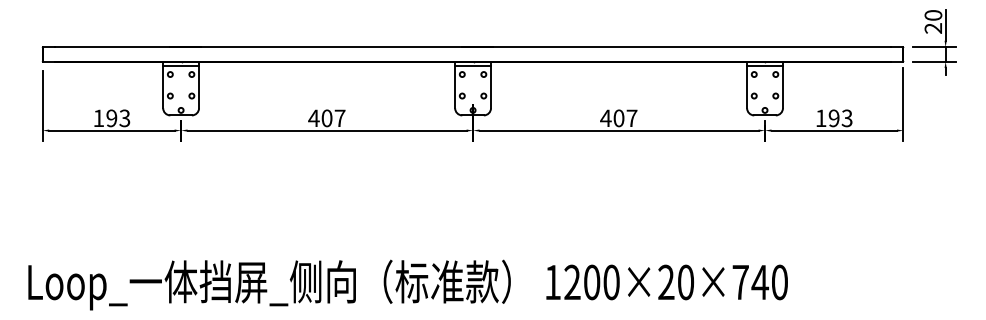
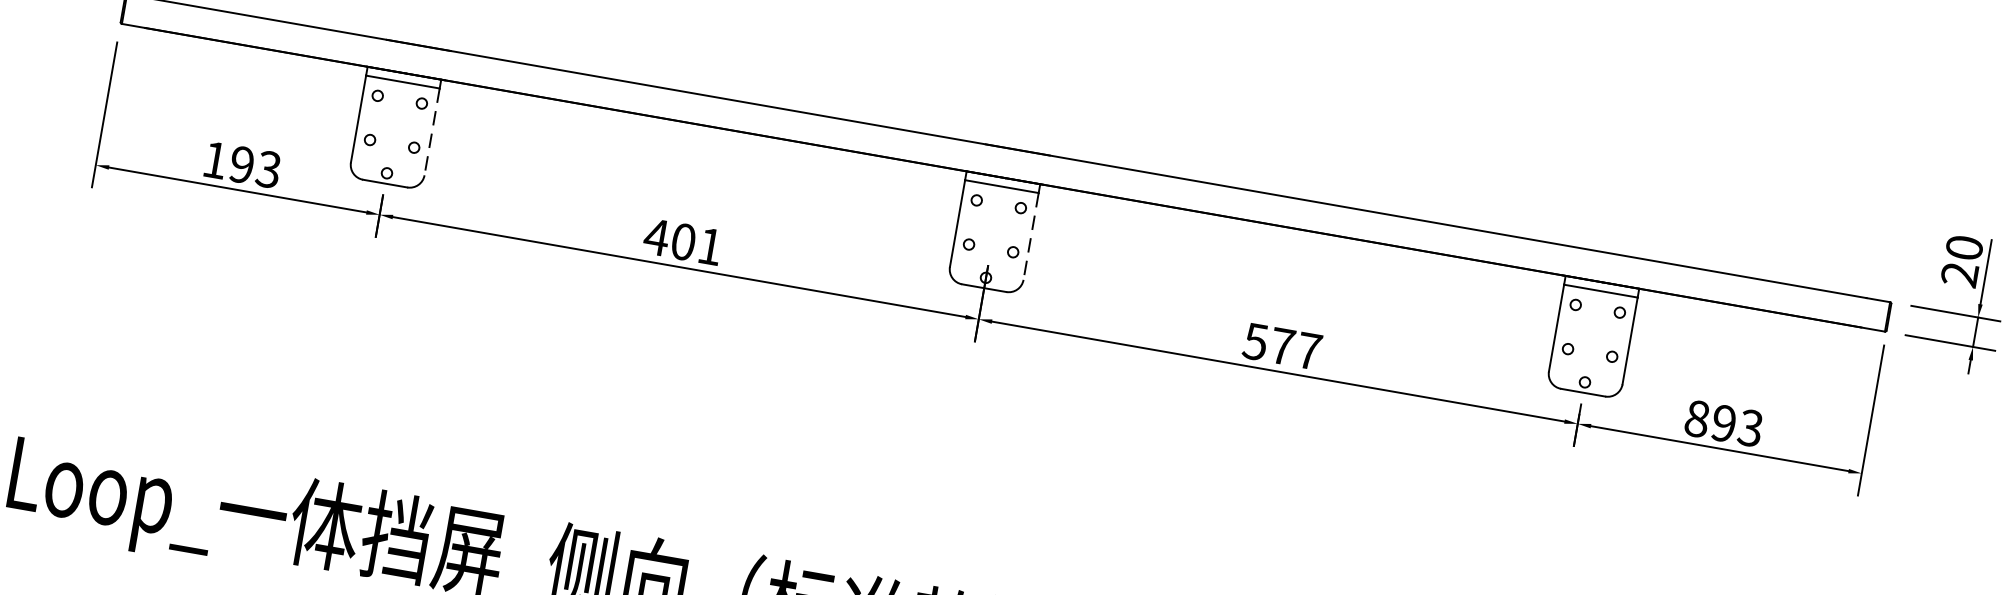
line: (199, 87) -> (432, 132), solid -> dashed
line: (491, 87) -> (1031, 237), solid -> dashed
text: (339, 117) -> (709, 244), 407 -> 401
text: (612, 118) -> (1269, 344), 407 -> 577
text: (820, 118) -> (1695, 418), 193 -> 893

